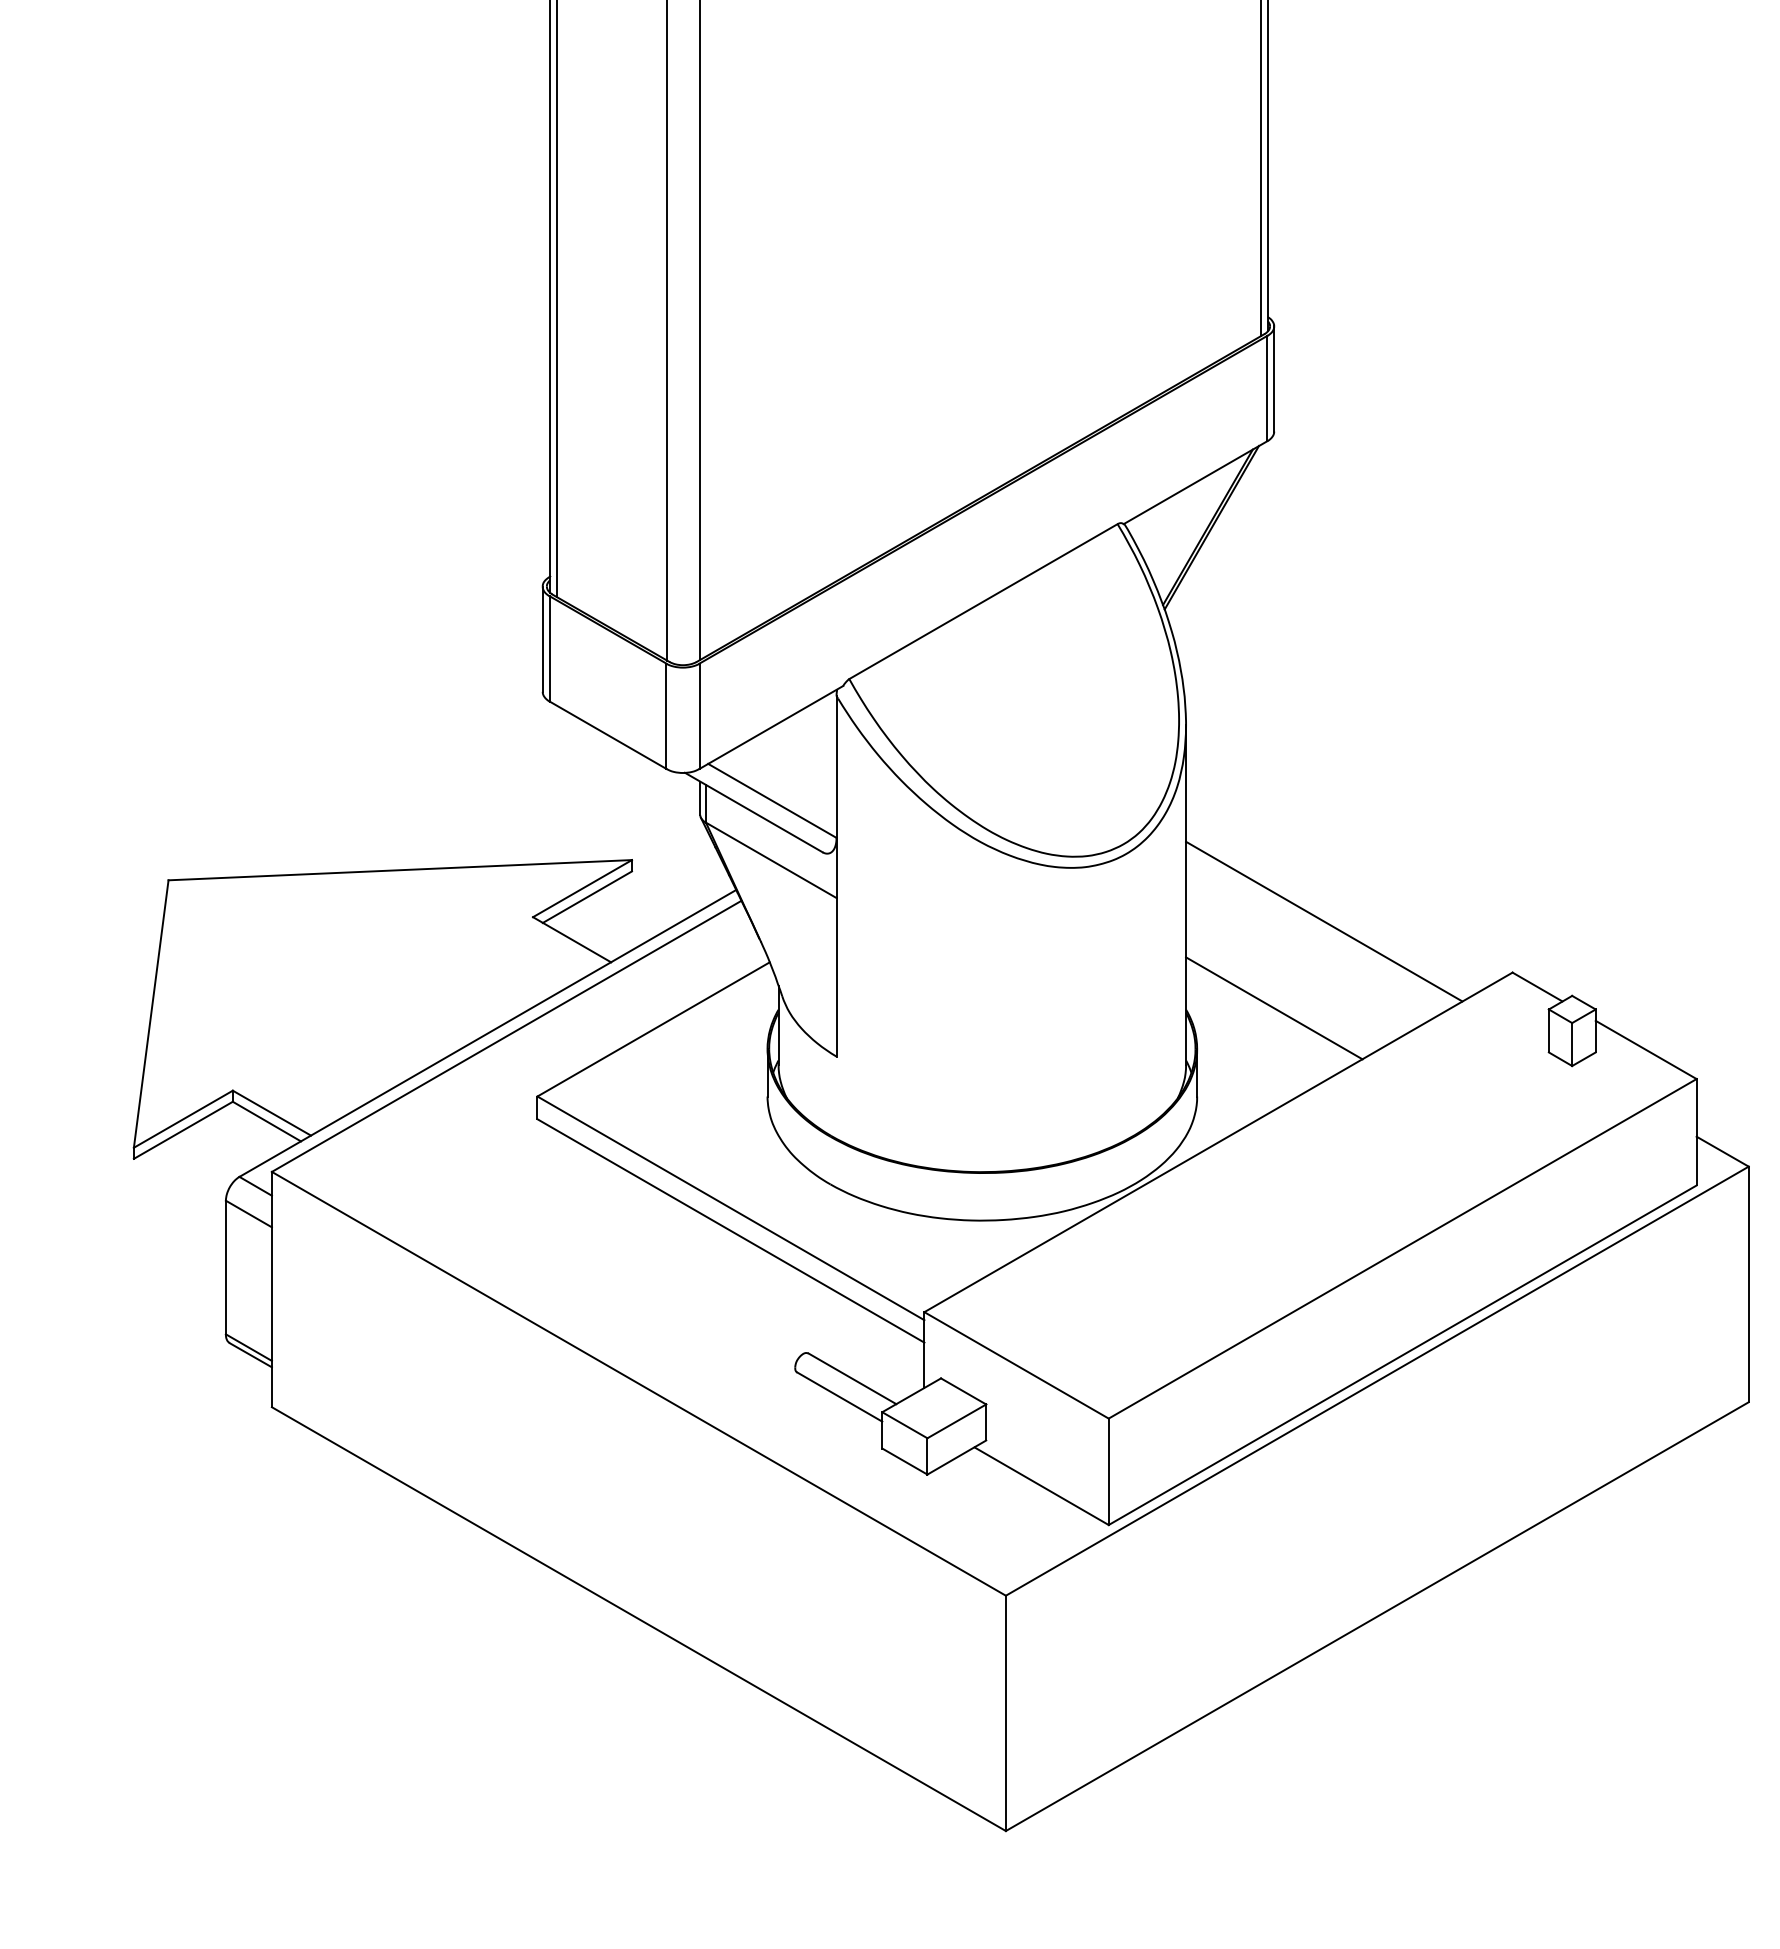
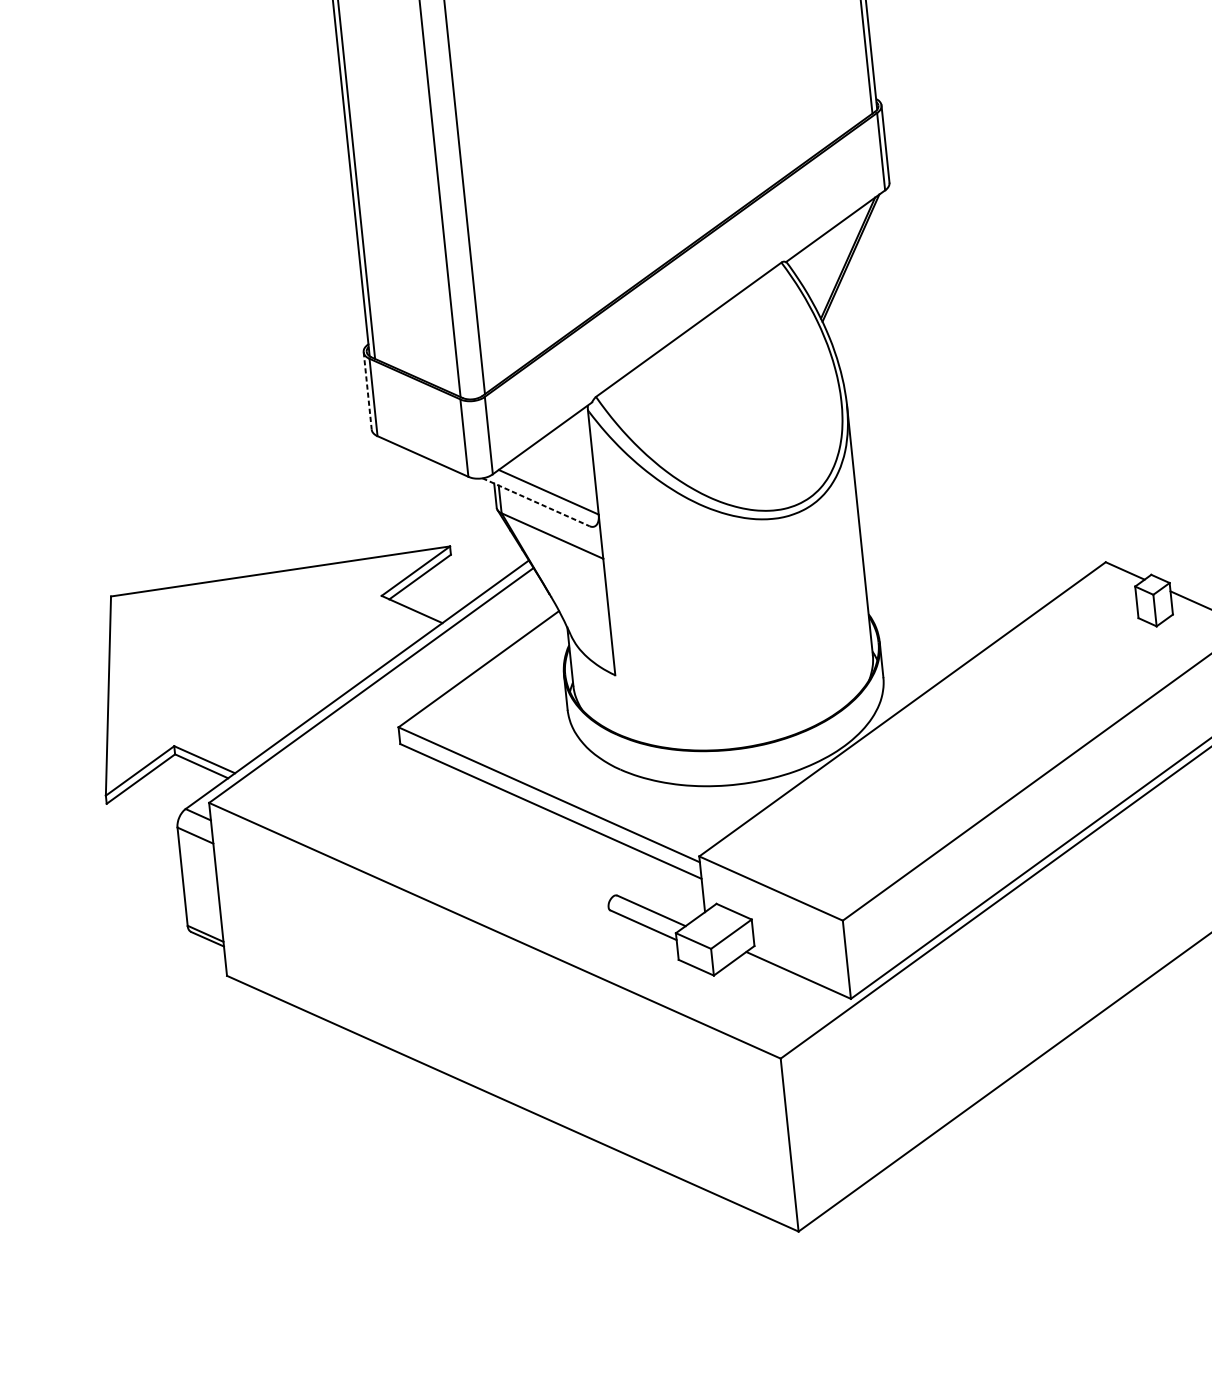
line: (542, 639) -> (367, 391), solid -> dashed
line: (753, 812) -> (535, 502), solid -> dashed
line: (1324, 921) -> (963, 538), removed
line: (1274, 1008) -> (933, 606), removed

